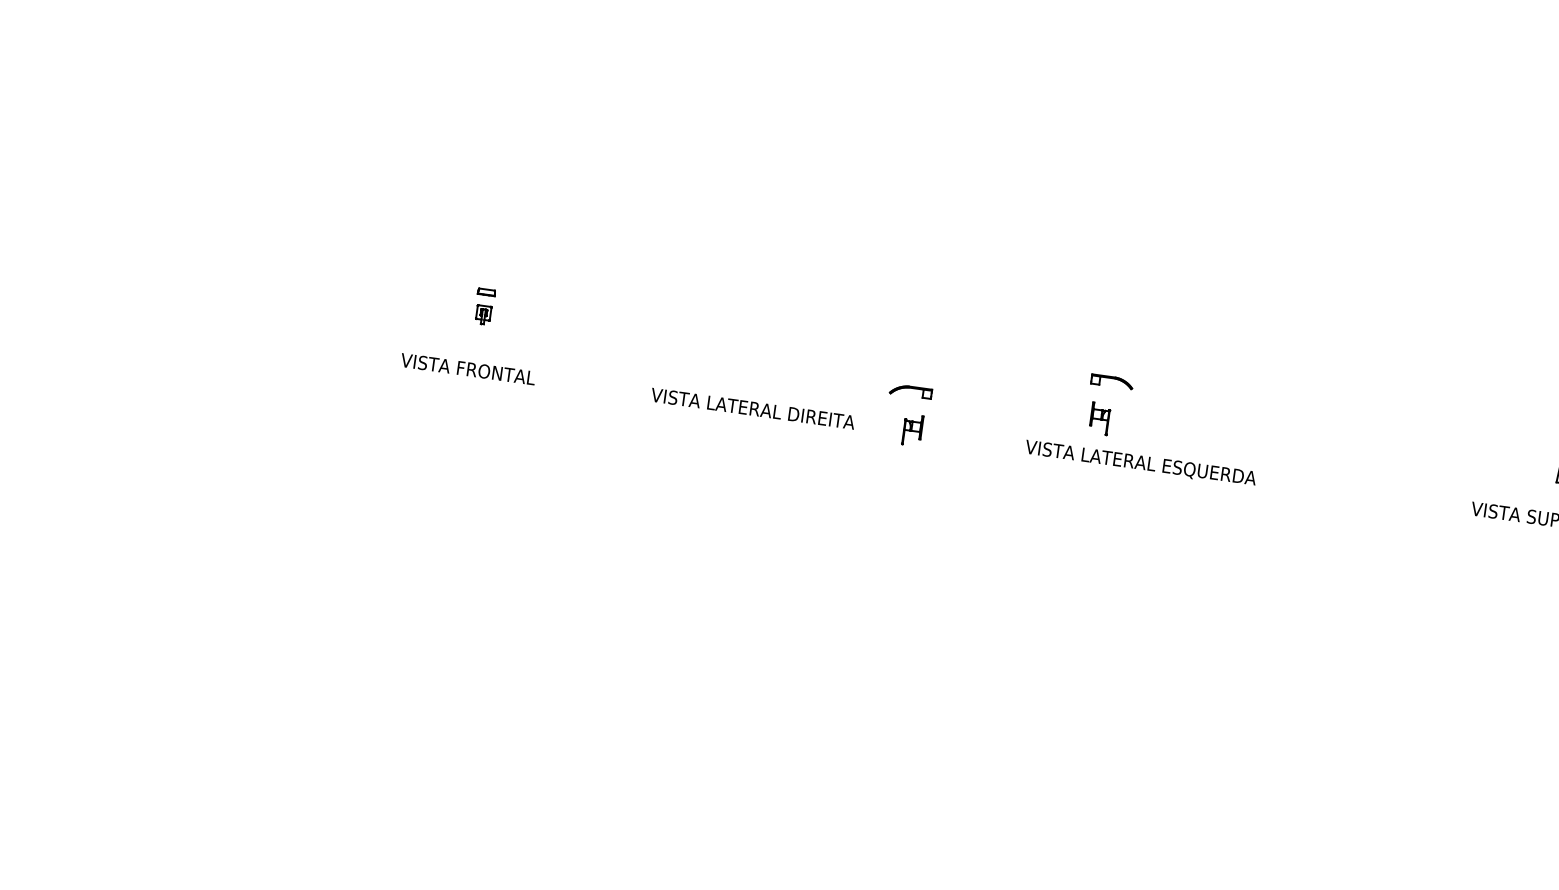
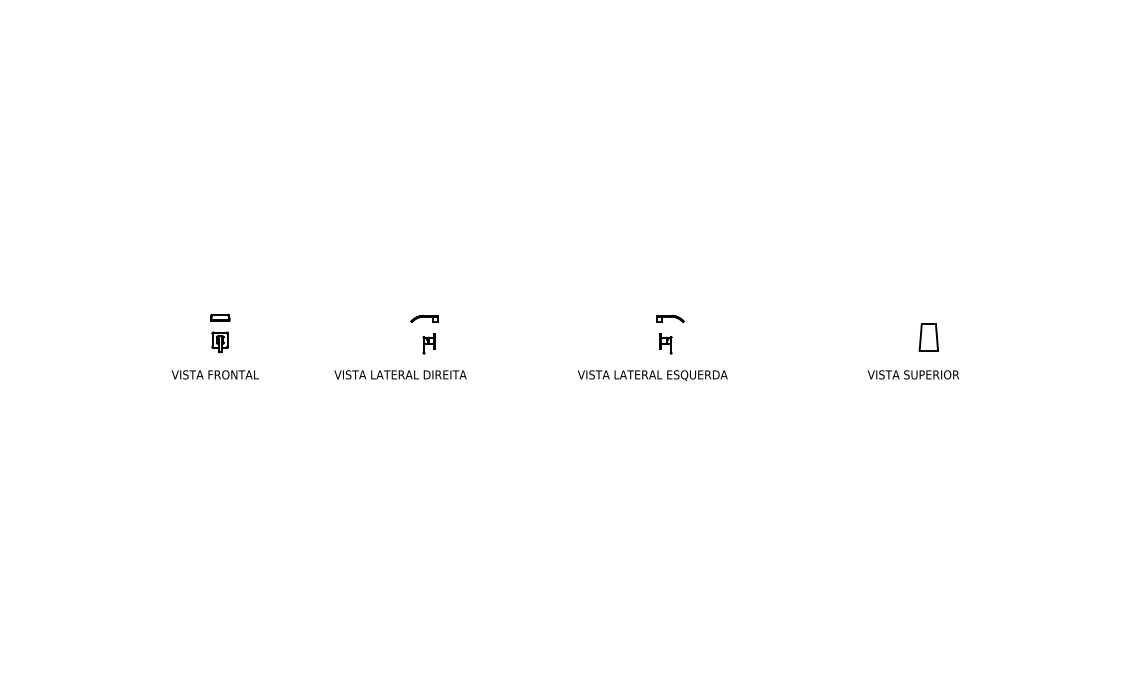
part: (484, 306) -> (220, 333), size x1.67
part: (1109, 405) -> (670, 334), moved
part: (907, 415) -> (424, 334), moved

